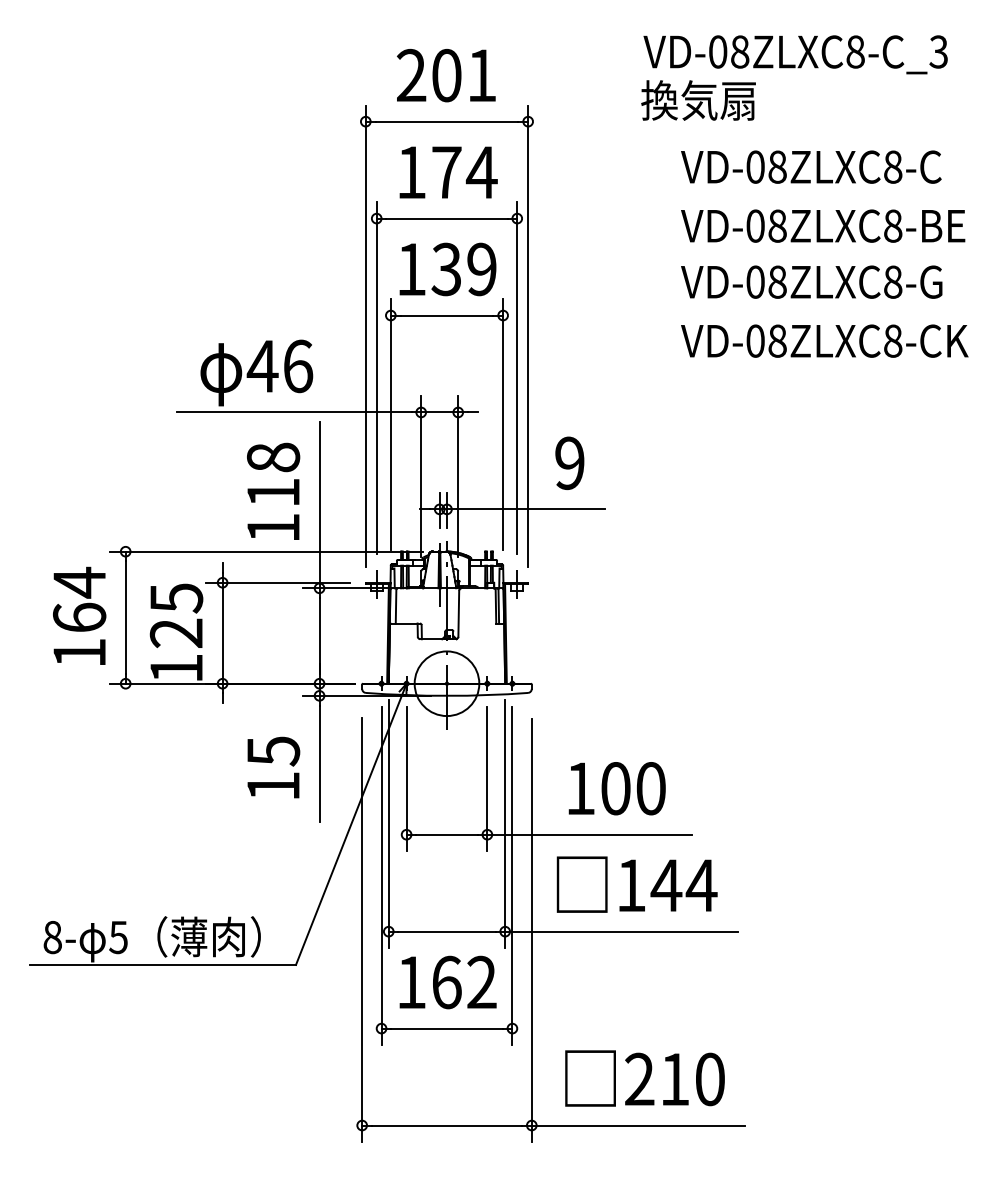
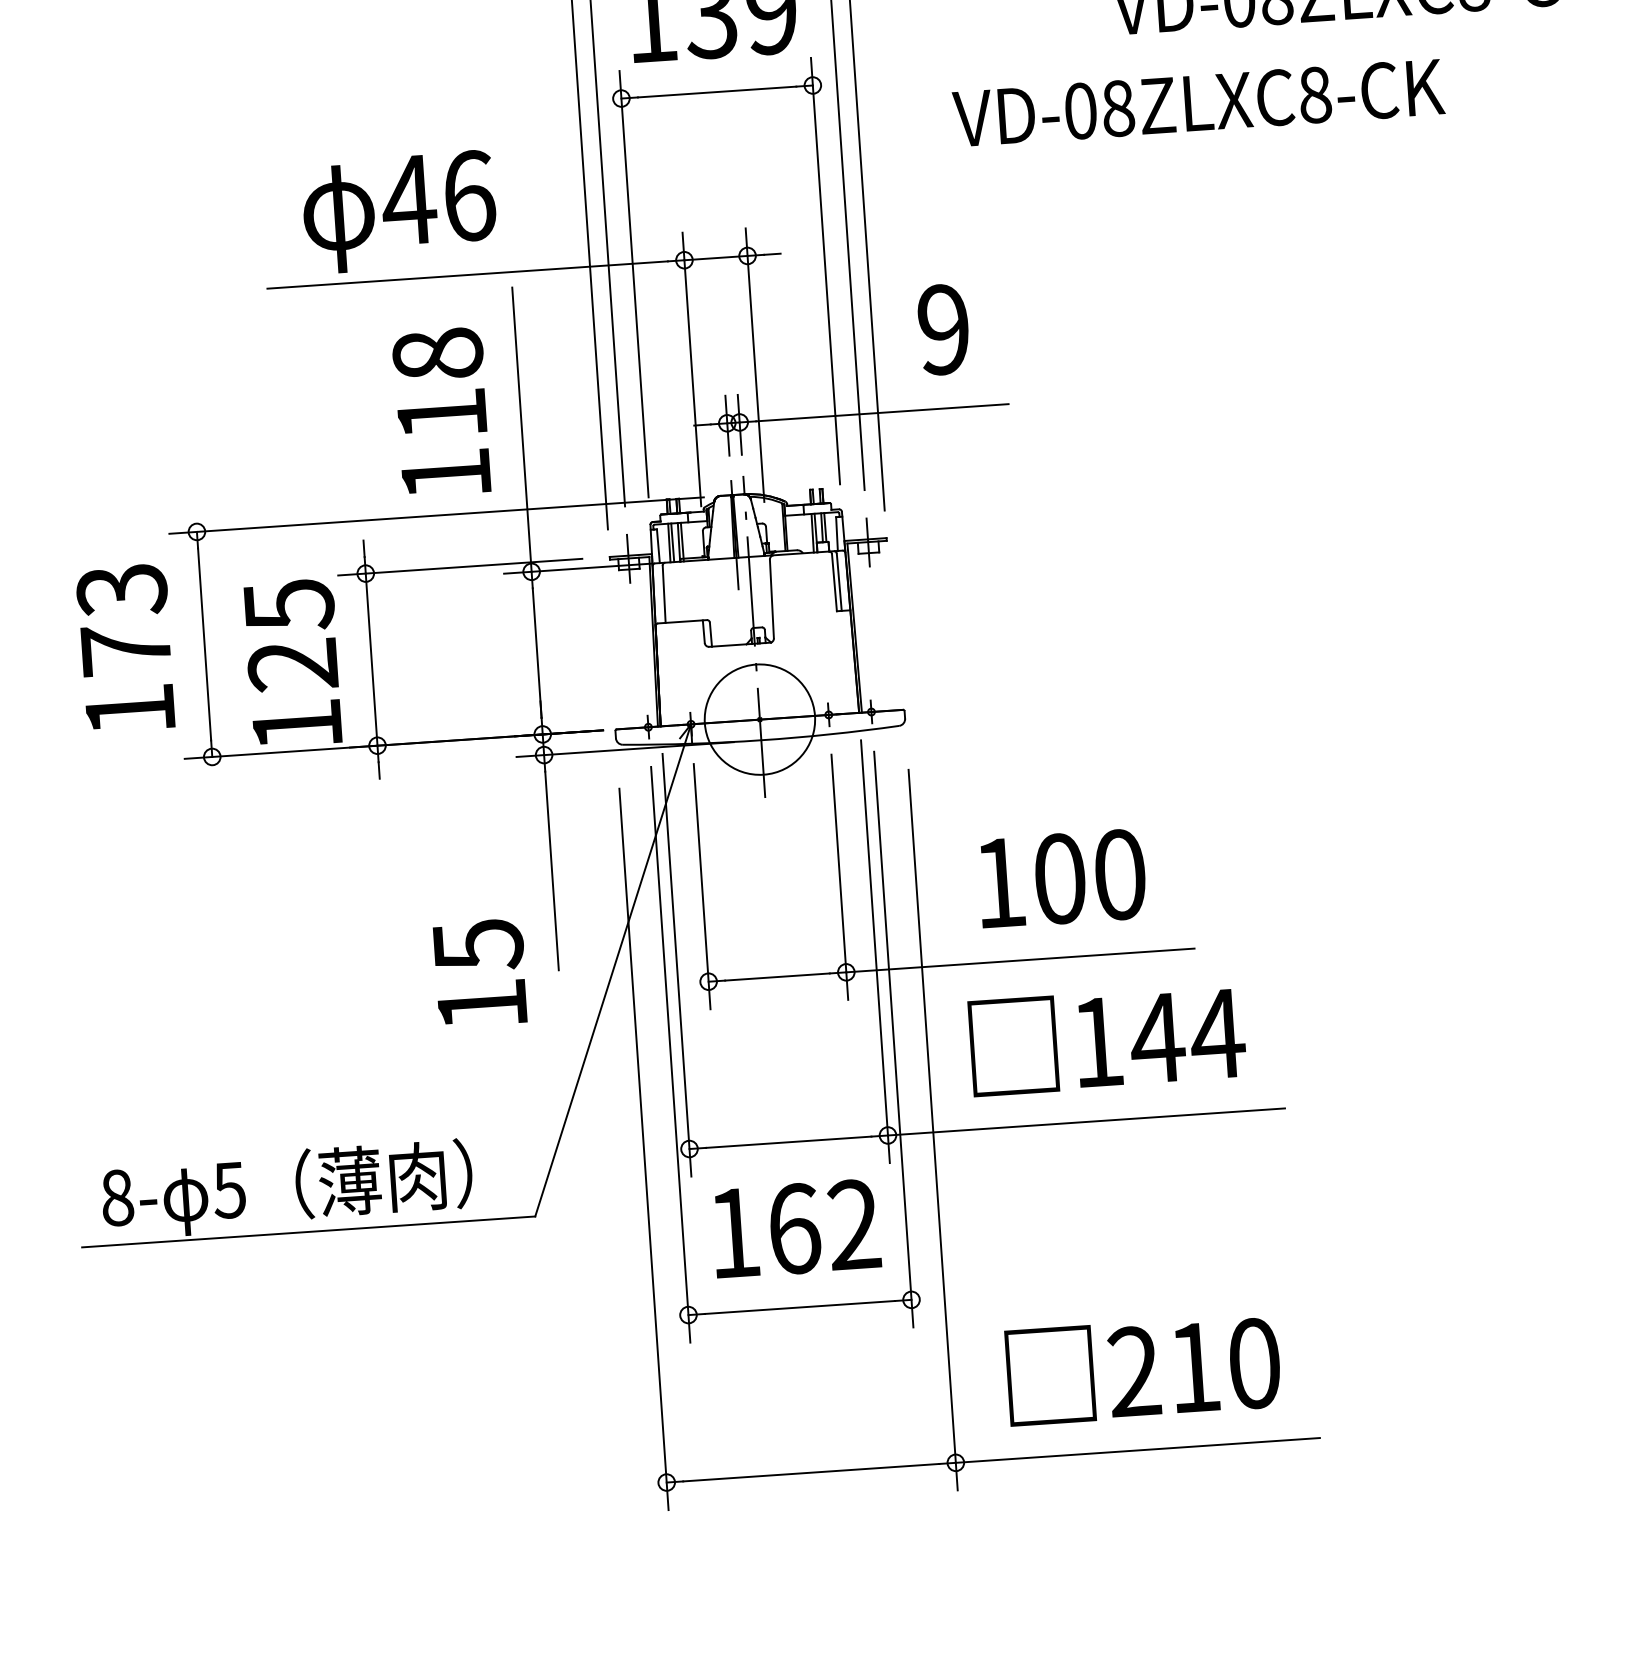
text: (824, 340) -> (1198, 101), moved
text: (79, 599) -> (123, 618), 164 -> 173
text: (273, 767) -> (480, 972), moved

